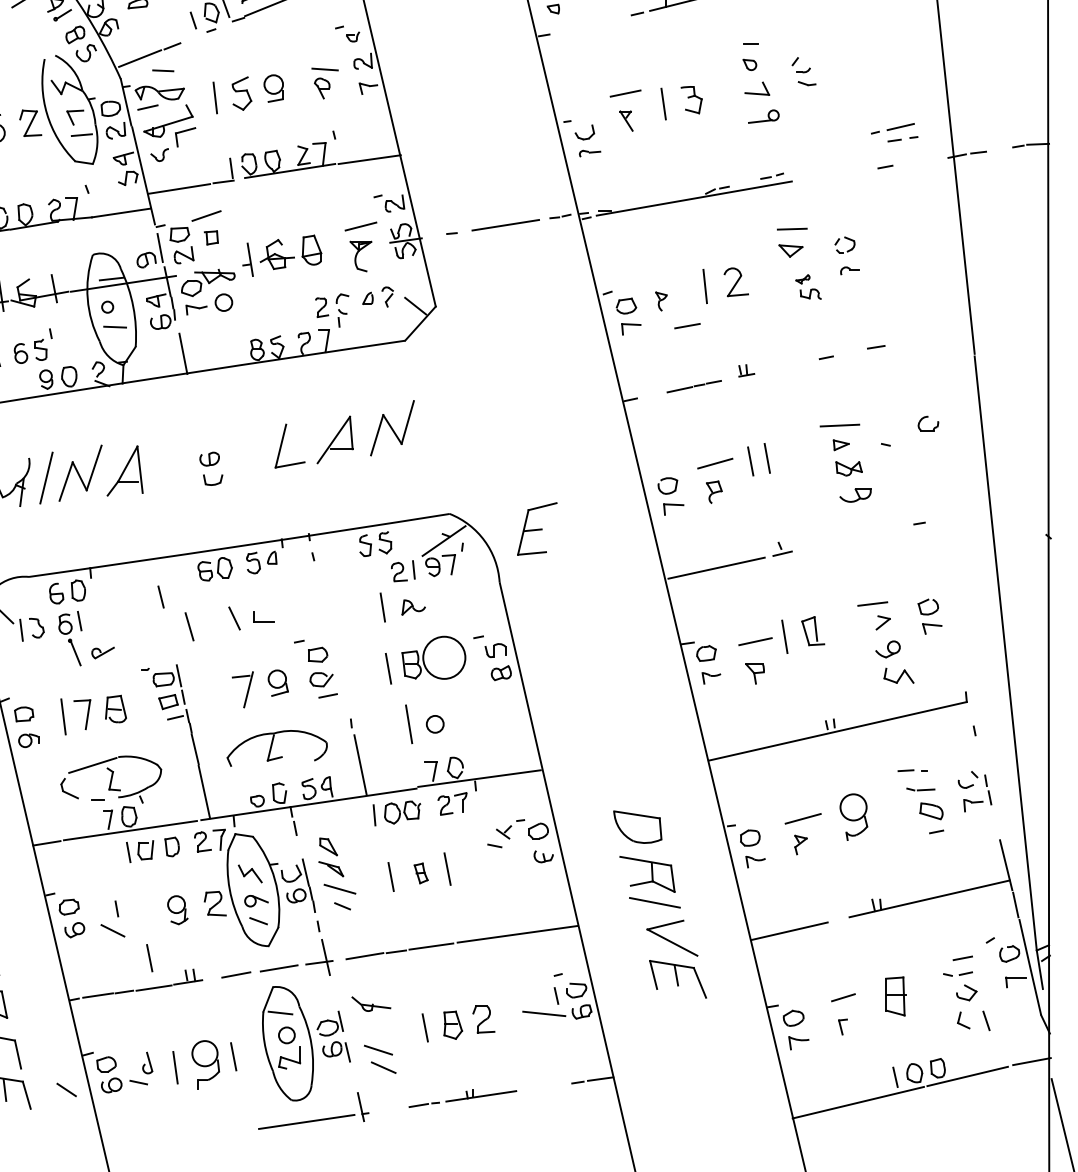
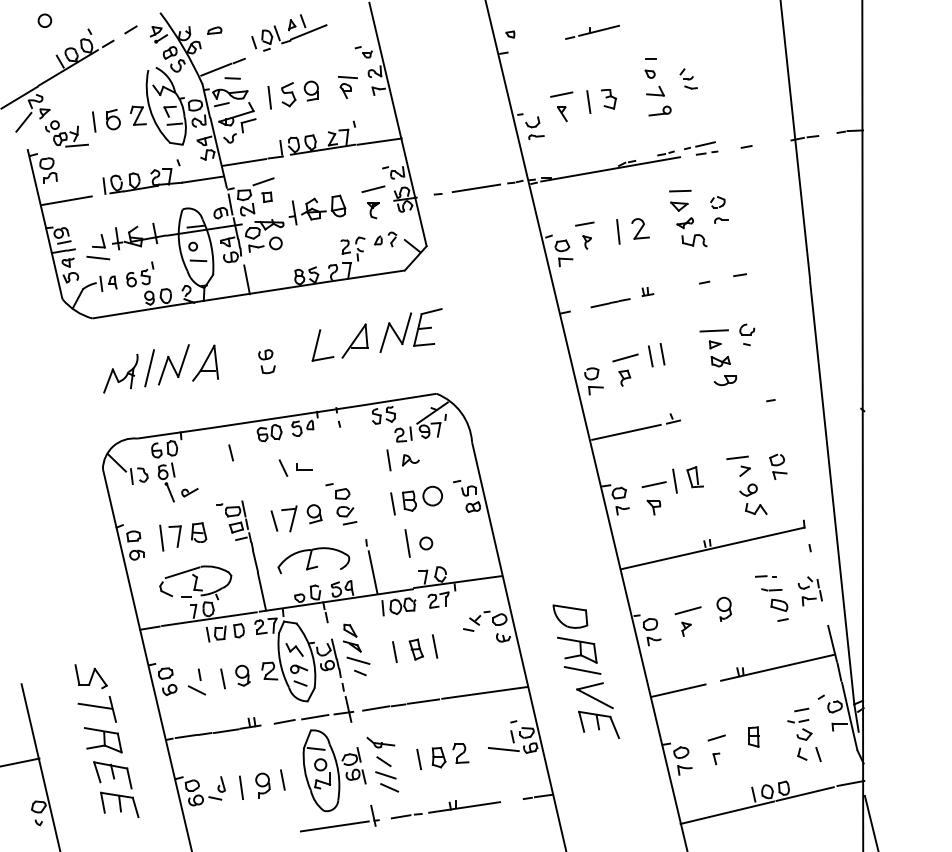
part: (895, 132) -> (701, 148), moved
part: (361, 256) -> (373, 210), size x0.71
part: (807, 287) -> (691, 232), size x1.67
line: (687, 325) -> (584, 223), moved
part: (928, 423) -> (747, 329), moved
part: (536, 529) -> (427, 327), moved
line: (189, 625) -> (274, 520), moved
circle: (443, 656) -> (432, 495), size x0.62
part: (854, 815) -> (724, 608), size x0.71
part: (420, 873) -> (415, 649), size x1.43
line: (148, 957) -> (222, 678), moved
part: (895, 995) -> (753, 736), size x0.71
part: (205, 1064) -> (262, 785), size x0.71
line: (65, 1089) -> (383, 761), moved
part: (462, 1098) -> (445, 809), size x1.43

